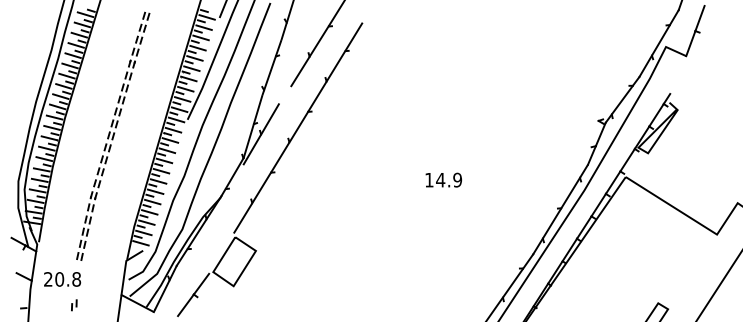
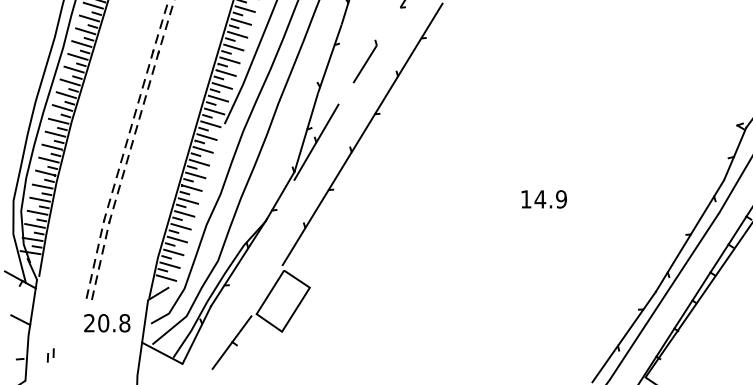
line: (318, 41) -> (387, 26), removed
text: (62, 279) -> (107, 323), moved
part: (74, 305) -> (51, 355), moved

